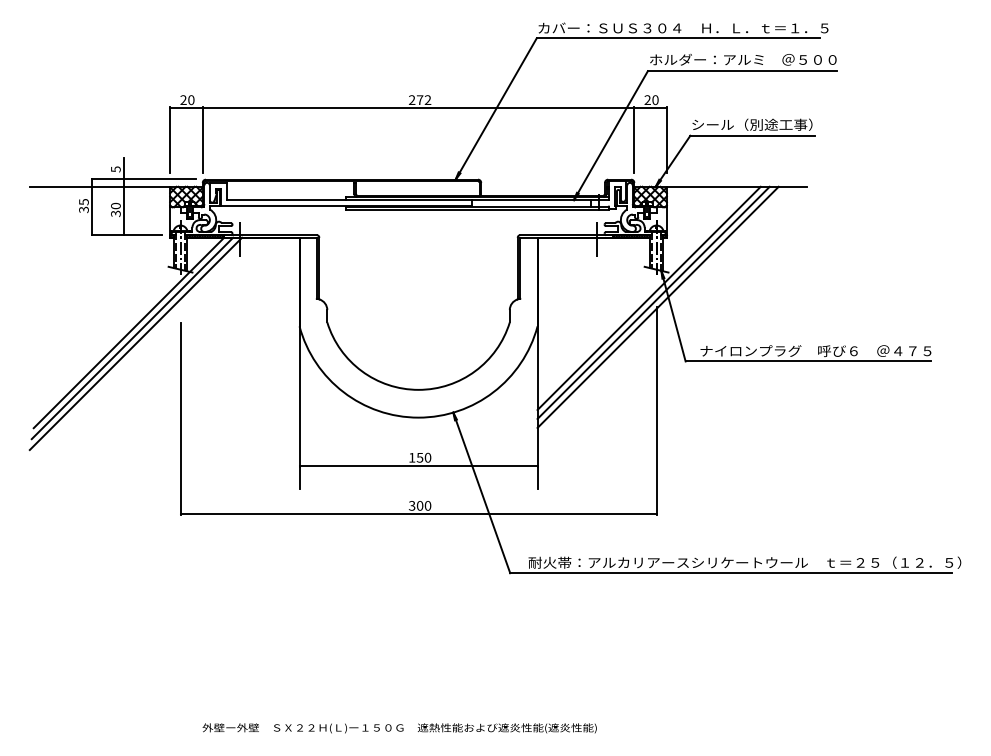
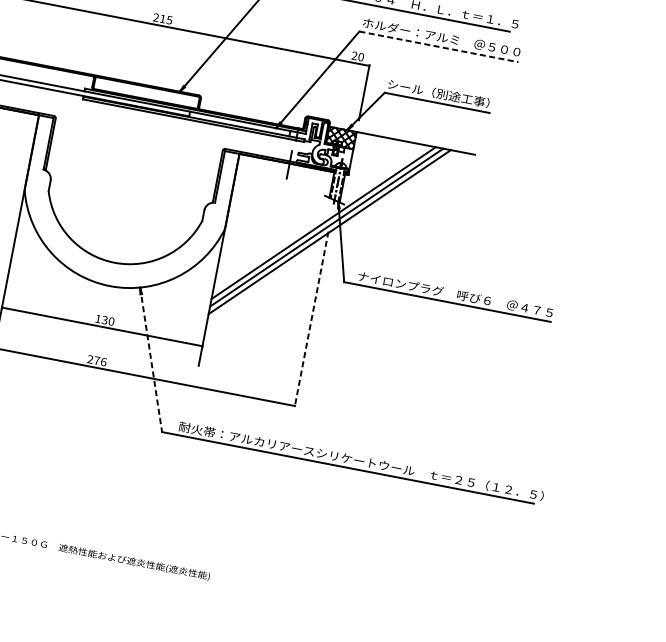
line: (742, 71) -> (439, 47), solid -> dashed
text: (424, 100) -> (166, 19), 272 -> 215
line: (634, 139) -> (337, 86), removed
line: (656, 411) -> (311, 319), solid -> dashed
text: (420, 456) -> (105, 319), 150 -> 130
line: (481, 493) -> (150, 360), solid -> dashed
text: (419, 505) -> (96, 360), 300 -> 276

